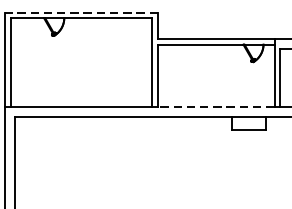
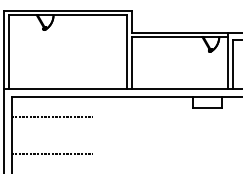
line: (81, 12) -> (67, 10), dashed -> solid
line: (215, 107) -> (179, 89), dashed -> solid
line: (63, 139) -> (52, 116), added
line: (63, 184) -> (52, 153), added

